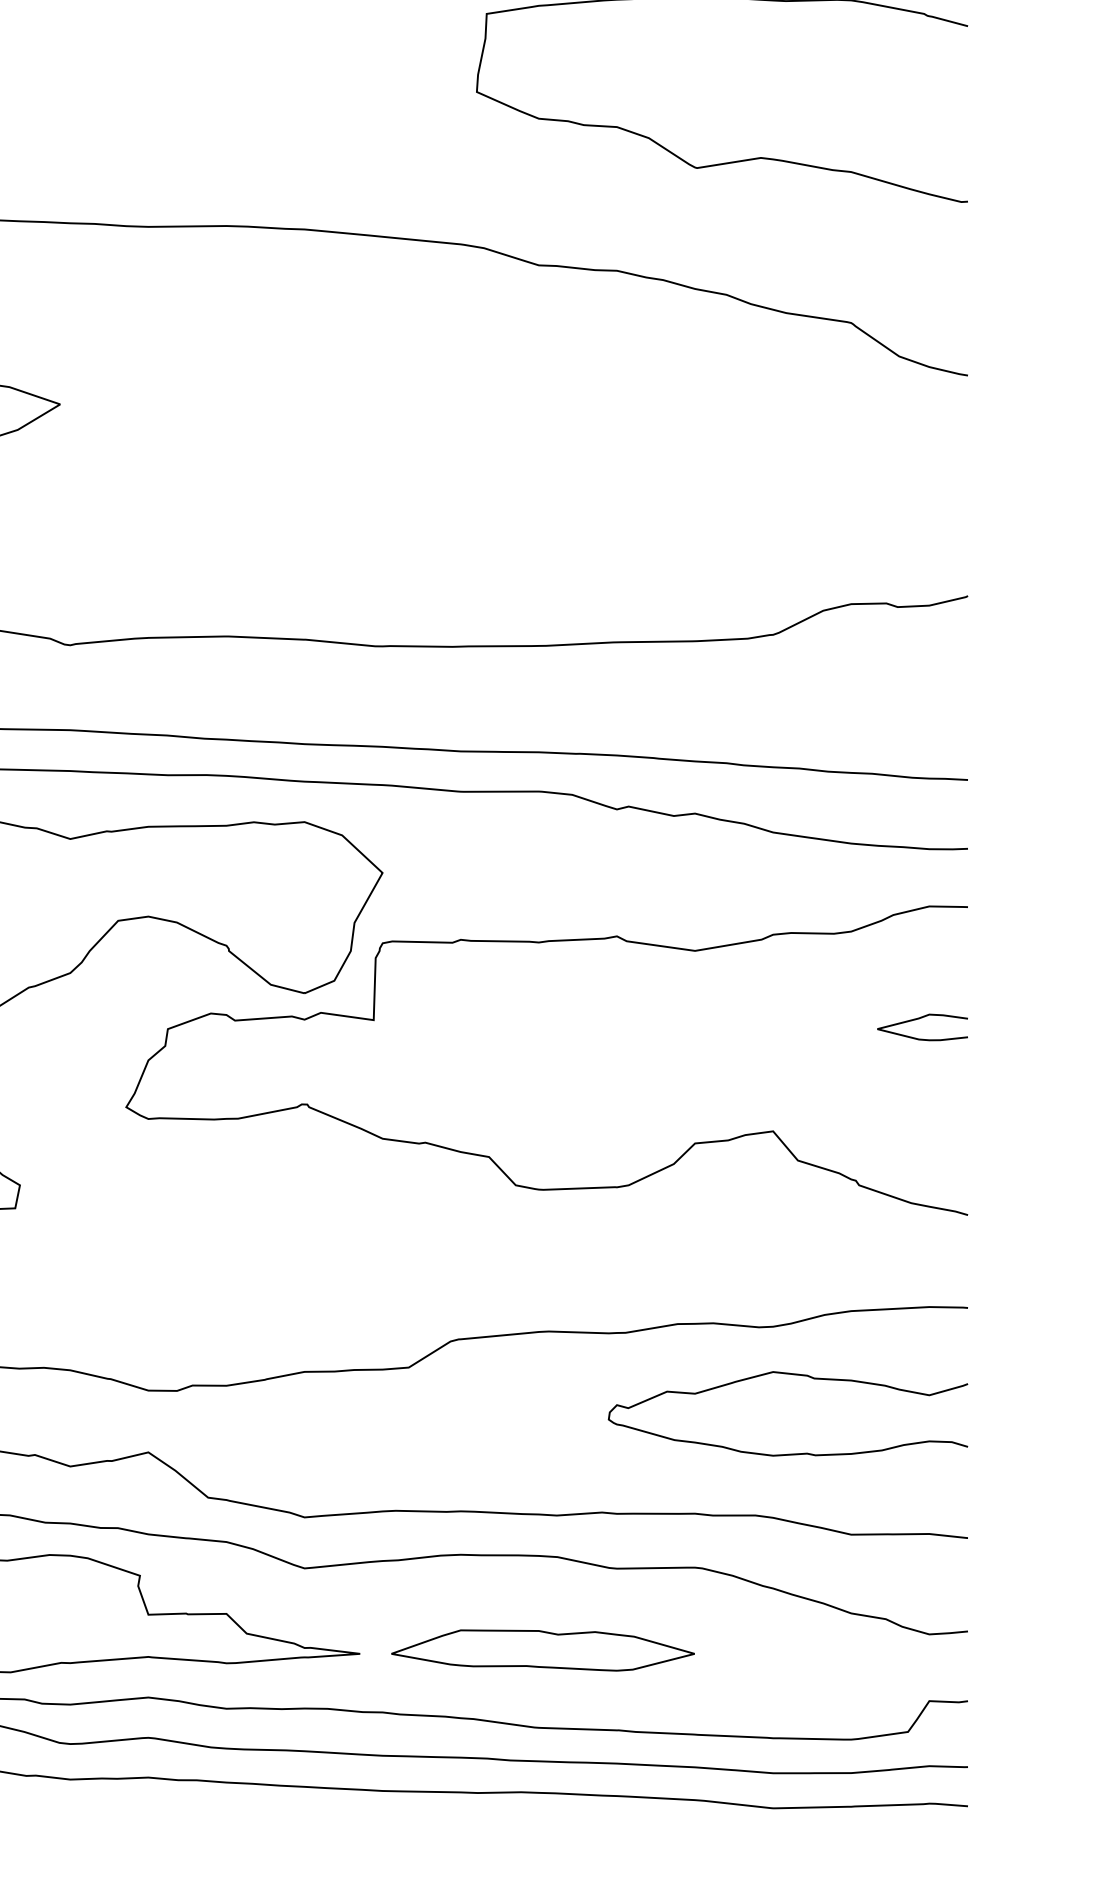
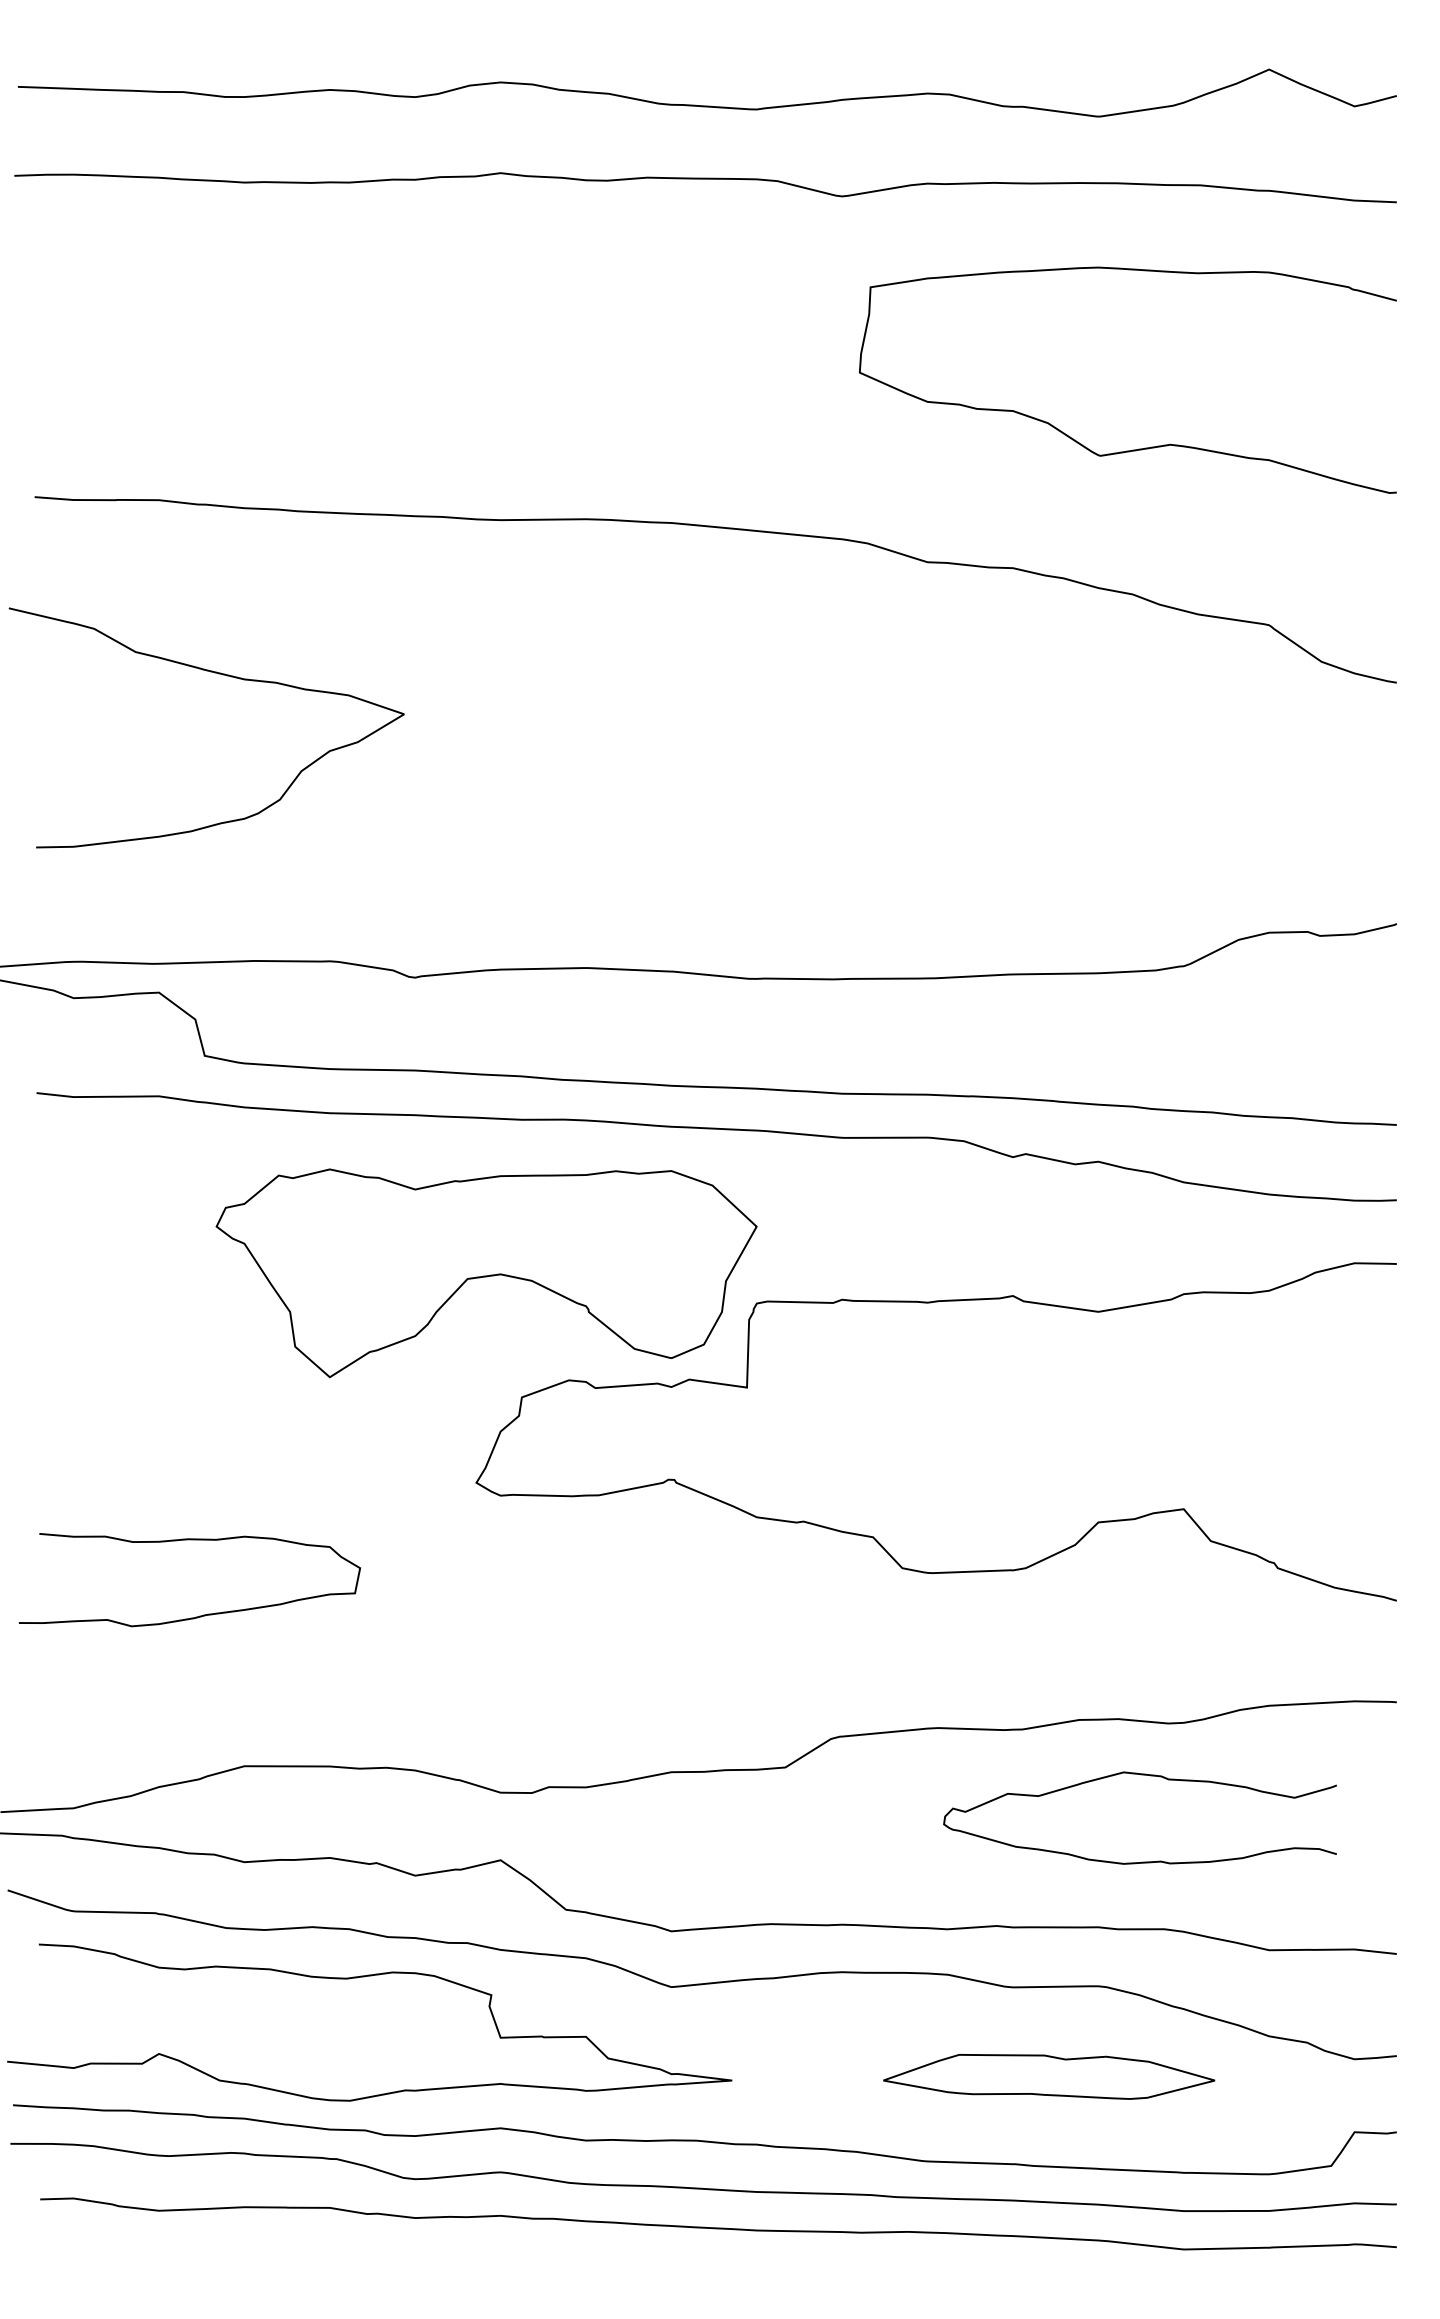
curve: (920, 1019) -> (1344, 1386), removed
curve: (788, 1374) -> (1140, 1775), moved
part: (543, 1650) -> (1049, 2076), moved

